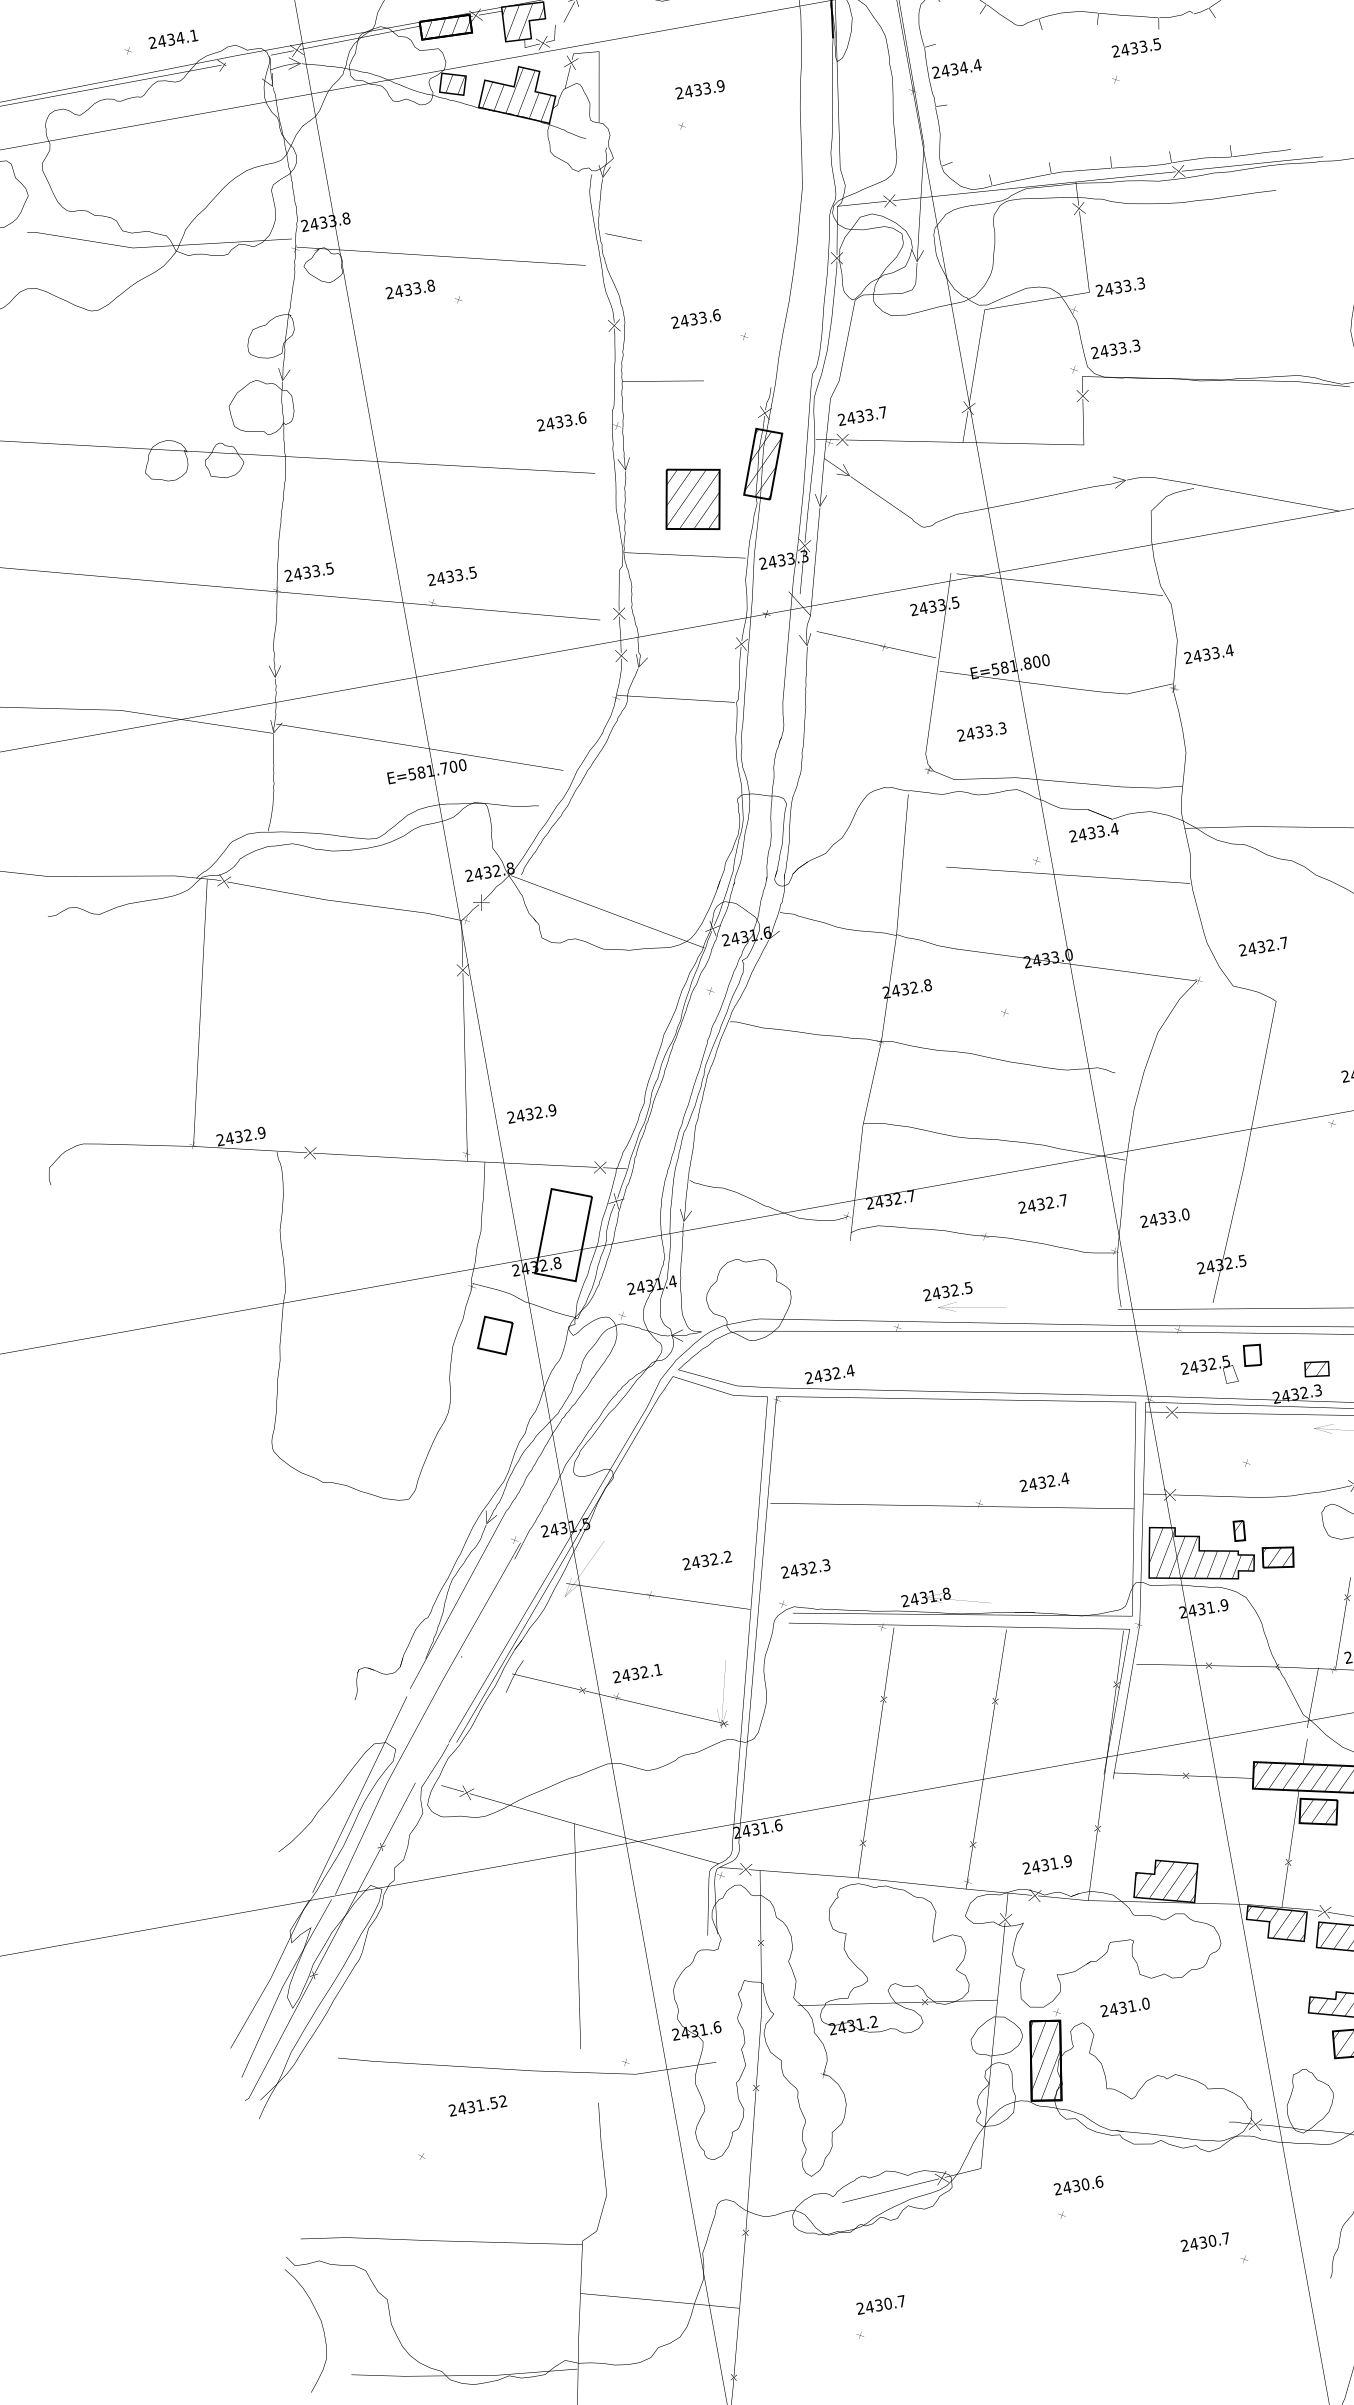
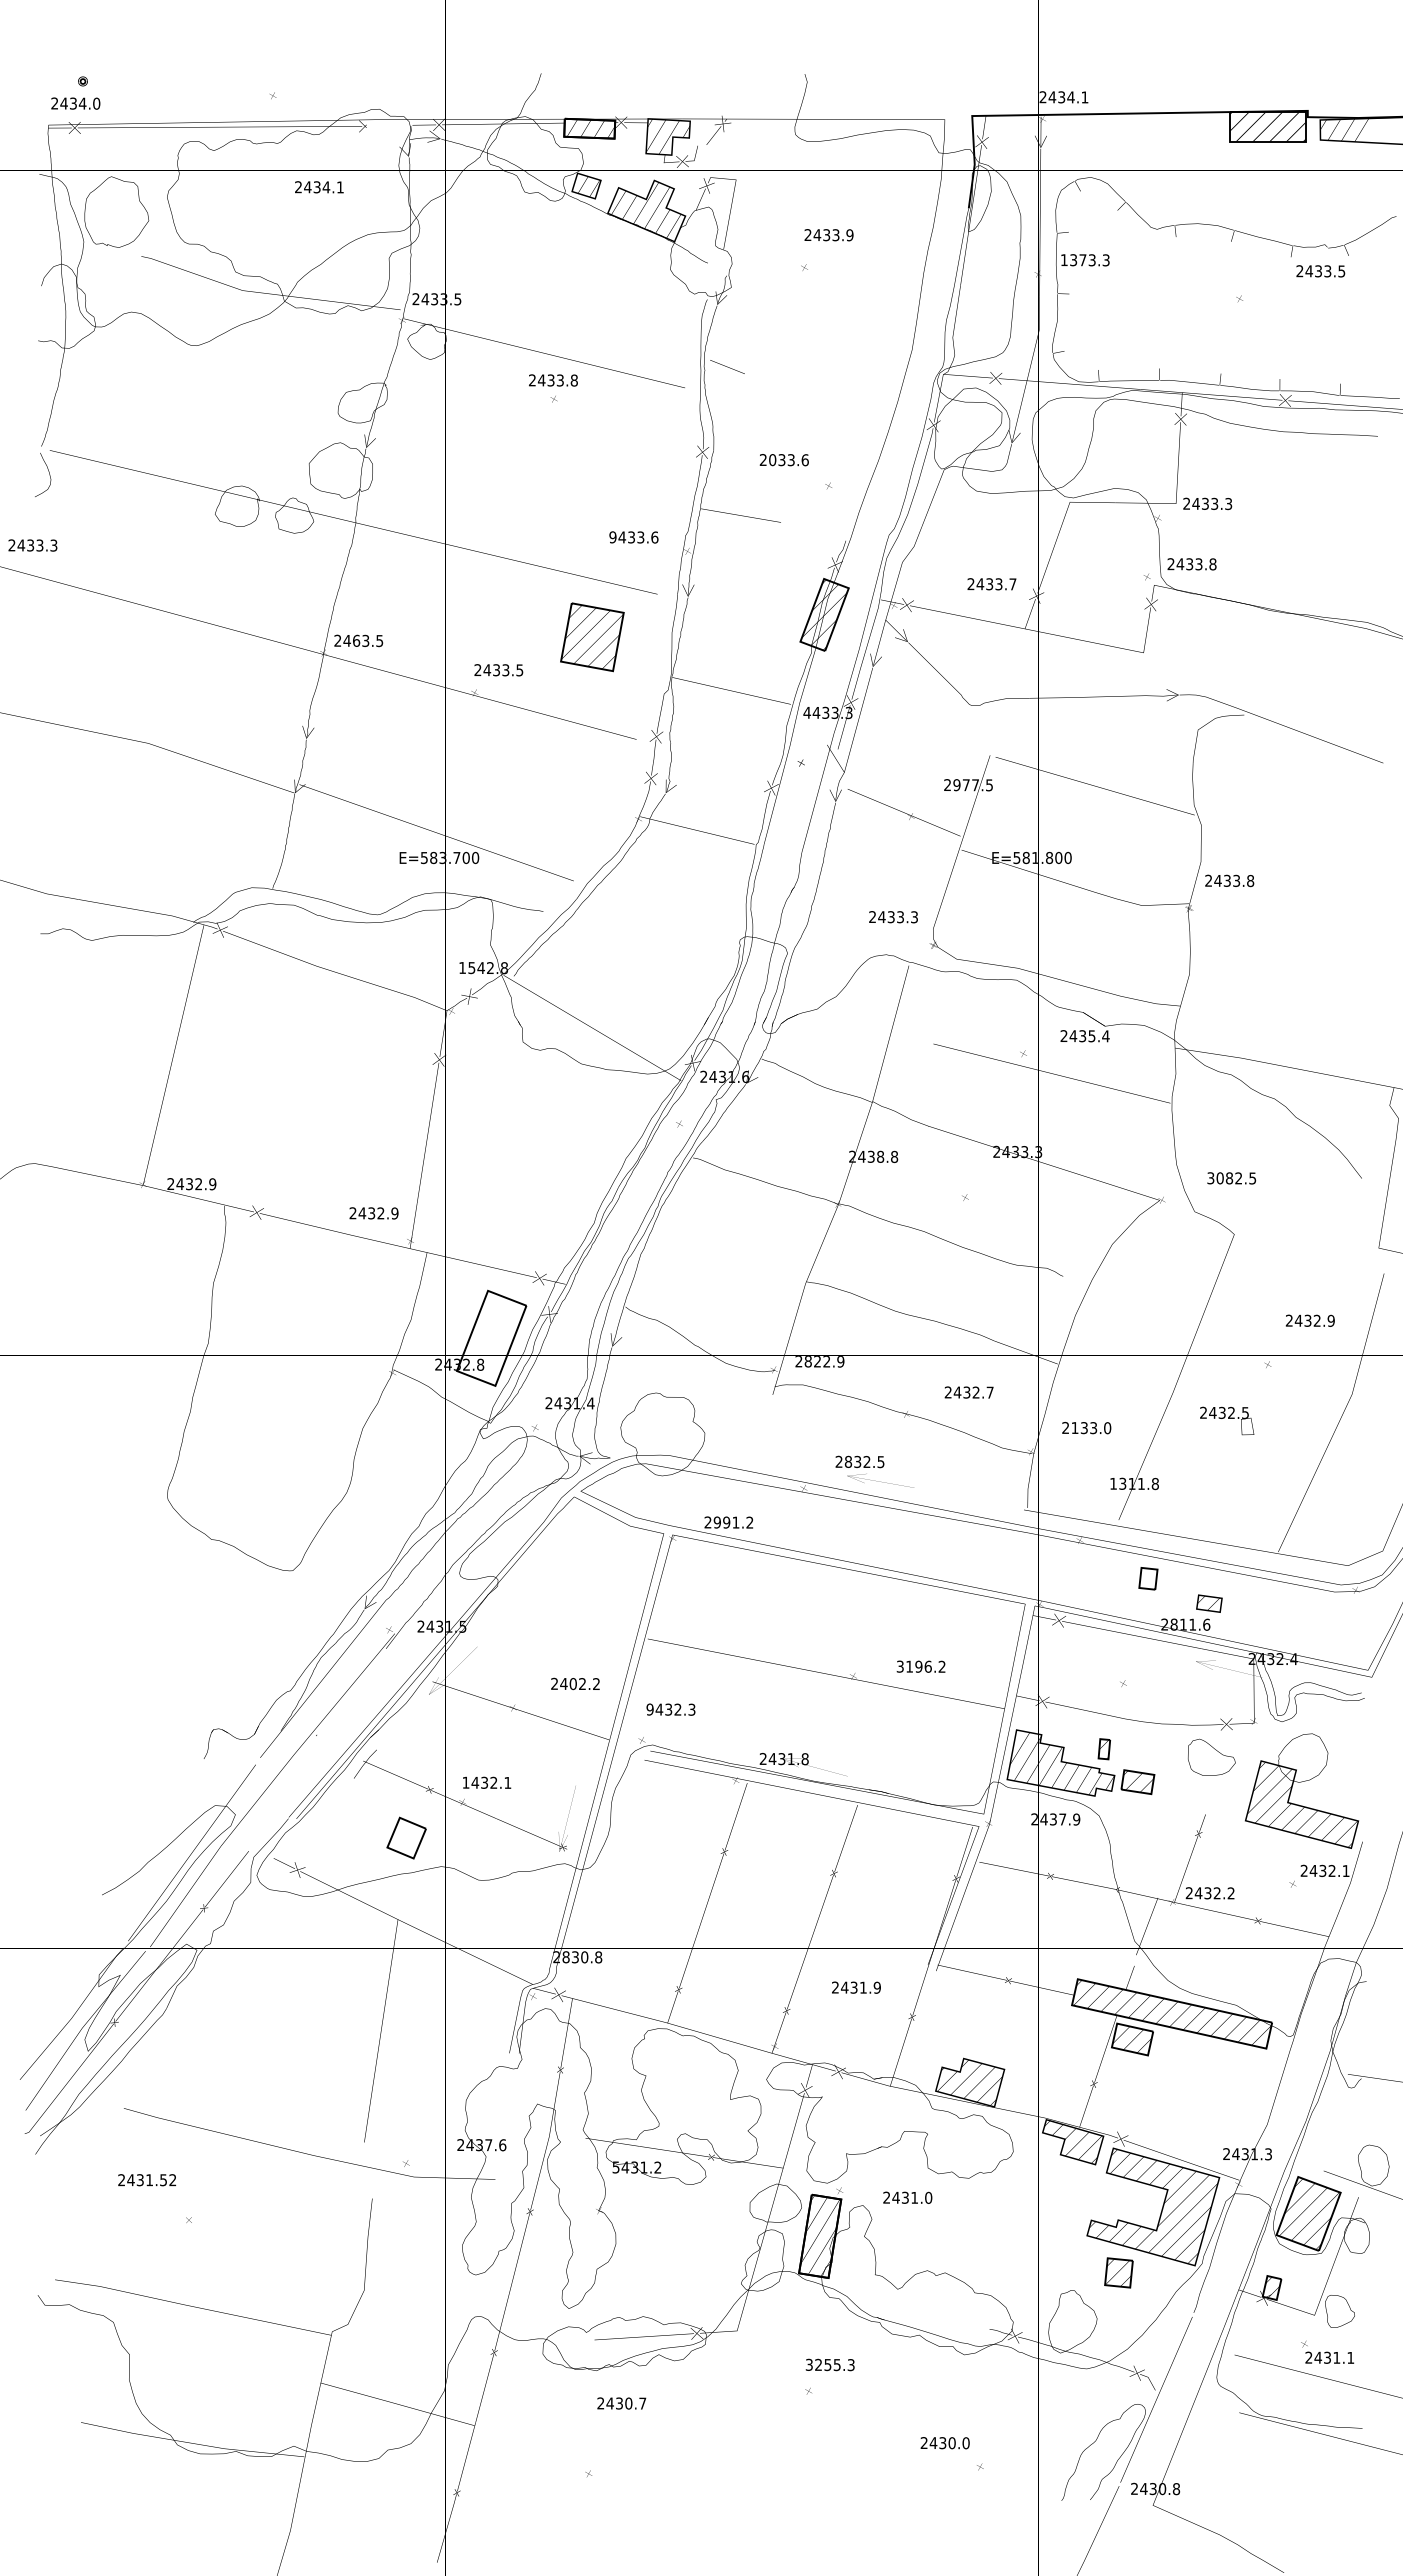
text: (173, 39) -> (319, 187), moved
text: (1136, 48) -> (1320, 271), moved
text: (956, 69) -> (1084, 260), 2434.4 -> 1373.3
text: (346, 218) -> (457, 299), 2433.8 -> 2433.5
text: (410, 289) -> (553, 380), moved
text: (684, 321) -> (772, 460), 2433.6 -> 2033.6
text: (1136, 345) -> (1212, 564), 2433.3 -> 2433.8
text: (862, 416) -> (991, 584), moved
text: (540, 425) -> (612, 537), 2433.6 -> 9433.6
part: (693, 499) -> (592, 637), moved
text: (762, 563) -> (806, 712), 2433.3 -> 4433.3
text: (306, 572) -> (356, 640), 2433.5 -> 2463.5
text: (932, 607) -> (965, 785), 2433.5 -> 2977.5
text: (1229, 651) -> (1250, 881), 2433.4 -> 2433.8
text: (981, 732) -> (893, 917), moved
text: (430, 770) -> (442, 857), E=581.700 -> E=583.700
text: (1100, 830) -> (1091, 1035), 2433.4 -> 2435.4
text: (478, 873) -> (471, 967), 2432.8 -> 1542.8
text: (1263, 946) -> (1231, 1178), 2432.7 -> 3082.5
text: (1068, 955) -> (1038, 1152), 2433.0 -> 2433.3
text: (914, 987) -> (880, 1156), 2432.8 -> 2438.8
text: (531, 1114) -> (373, 1213), moved
text: (895, 1198) -> (824, 1361), 2432.7 -> 2822.9
text: (1153, 1219) -> (1074, 1427), 2433.0 -> 2133.0
text: (1221, 1264) -> (1134, 1483), 2432.5 -> 1311.8
text: (936, 1293) -> (848, 1461), 2432.5 -> 2832.5
part: (495, 1334) -> (406, 1837), moved
text: (1209, 1371) -> (1227, 1420), moved
text: (834, 1373) -> (733, 1522), 2432.4 -> 2991.2
text: (1302, 1392) -> (1190, 1624), 2432.3 -> 2811.6
text: (1043, 1482) -> (920, 1666), 2432.4 -> 3196.2
text: (704, 1560) -> (572, 1683), 2432.2 -> 2402.2
text: (784, 1572) -> (649, 1709), 2432.3 -> 9432.3
text: (1210, 1607) -> (1062, 1819), 2431.9 -> 2437.9
text: (616, 1676) -> (465, 1782), 2432.1 -> 1432.1
text: (762, 1828) -> (582, 1957), 2431.6 -> 2830.8
text: (1047, 1864) -> (856, 1987), moved
text: (832, 2029) -> (615, 2167), 2431.2 -> 5431.2
text: (703, 2030) -> (488, 2145), 2431.6 -> 2437.6
text: (477, 2106) -> (146, 2180), moved
text: (1078, 2185) -> (830, 2364), 2430.6 -> 3255.3
text: (1225, 2238) -> (965, 2443), 2430.7 -> 2430.0
text: (880, 2304) -> (621, 2403), moved
curve: (321, 2324) -> (60, 2367), removed

